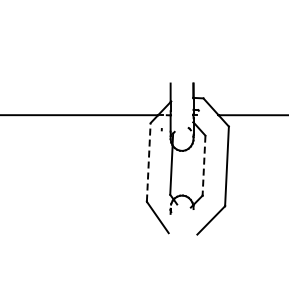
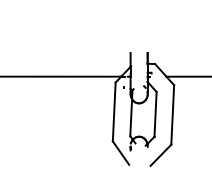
line: (148, 161) -> (114, 111), dashed -> solid
line: (204, 166) -> (155, 115), dashed -> solid

